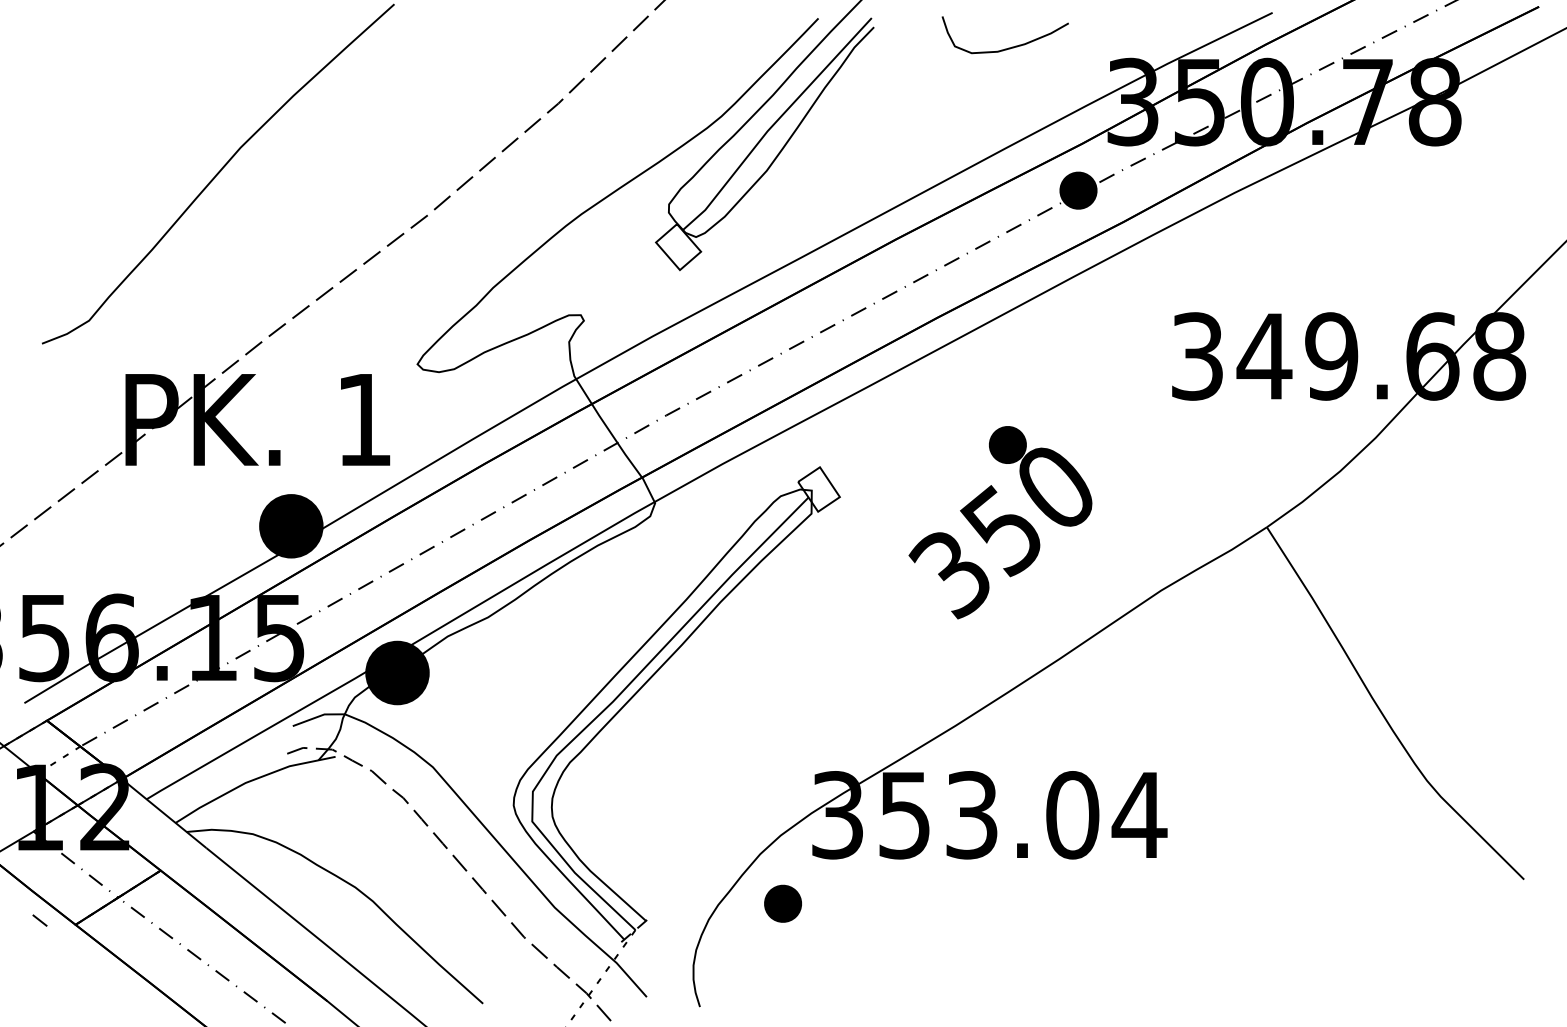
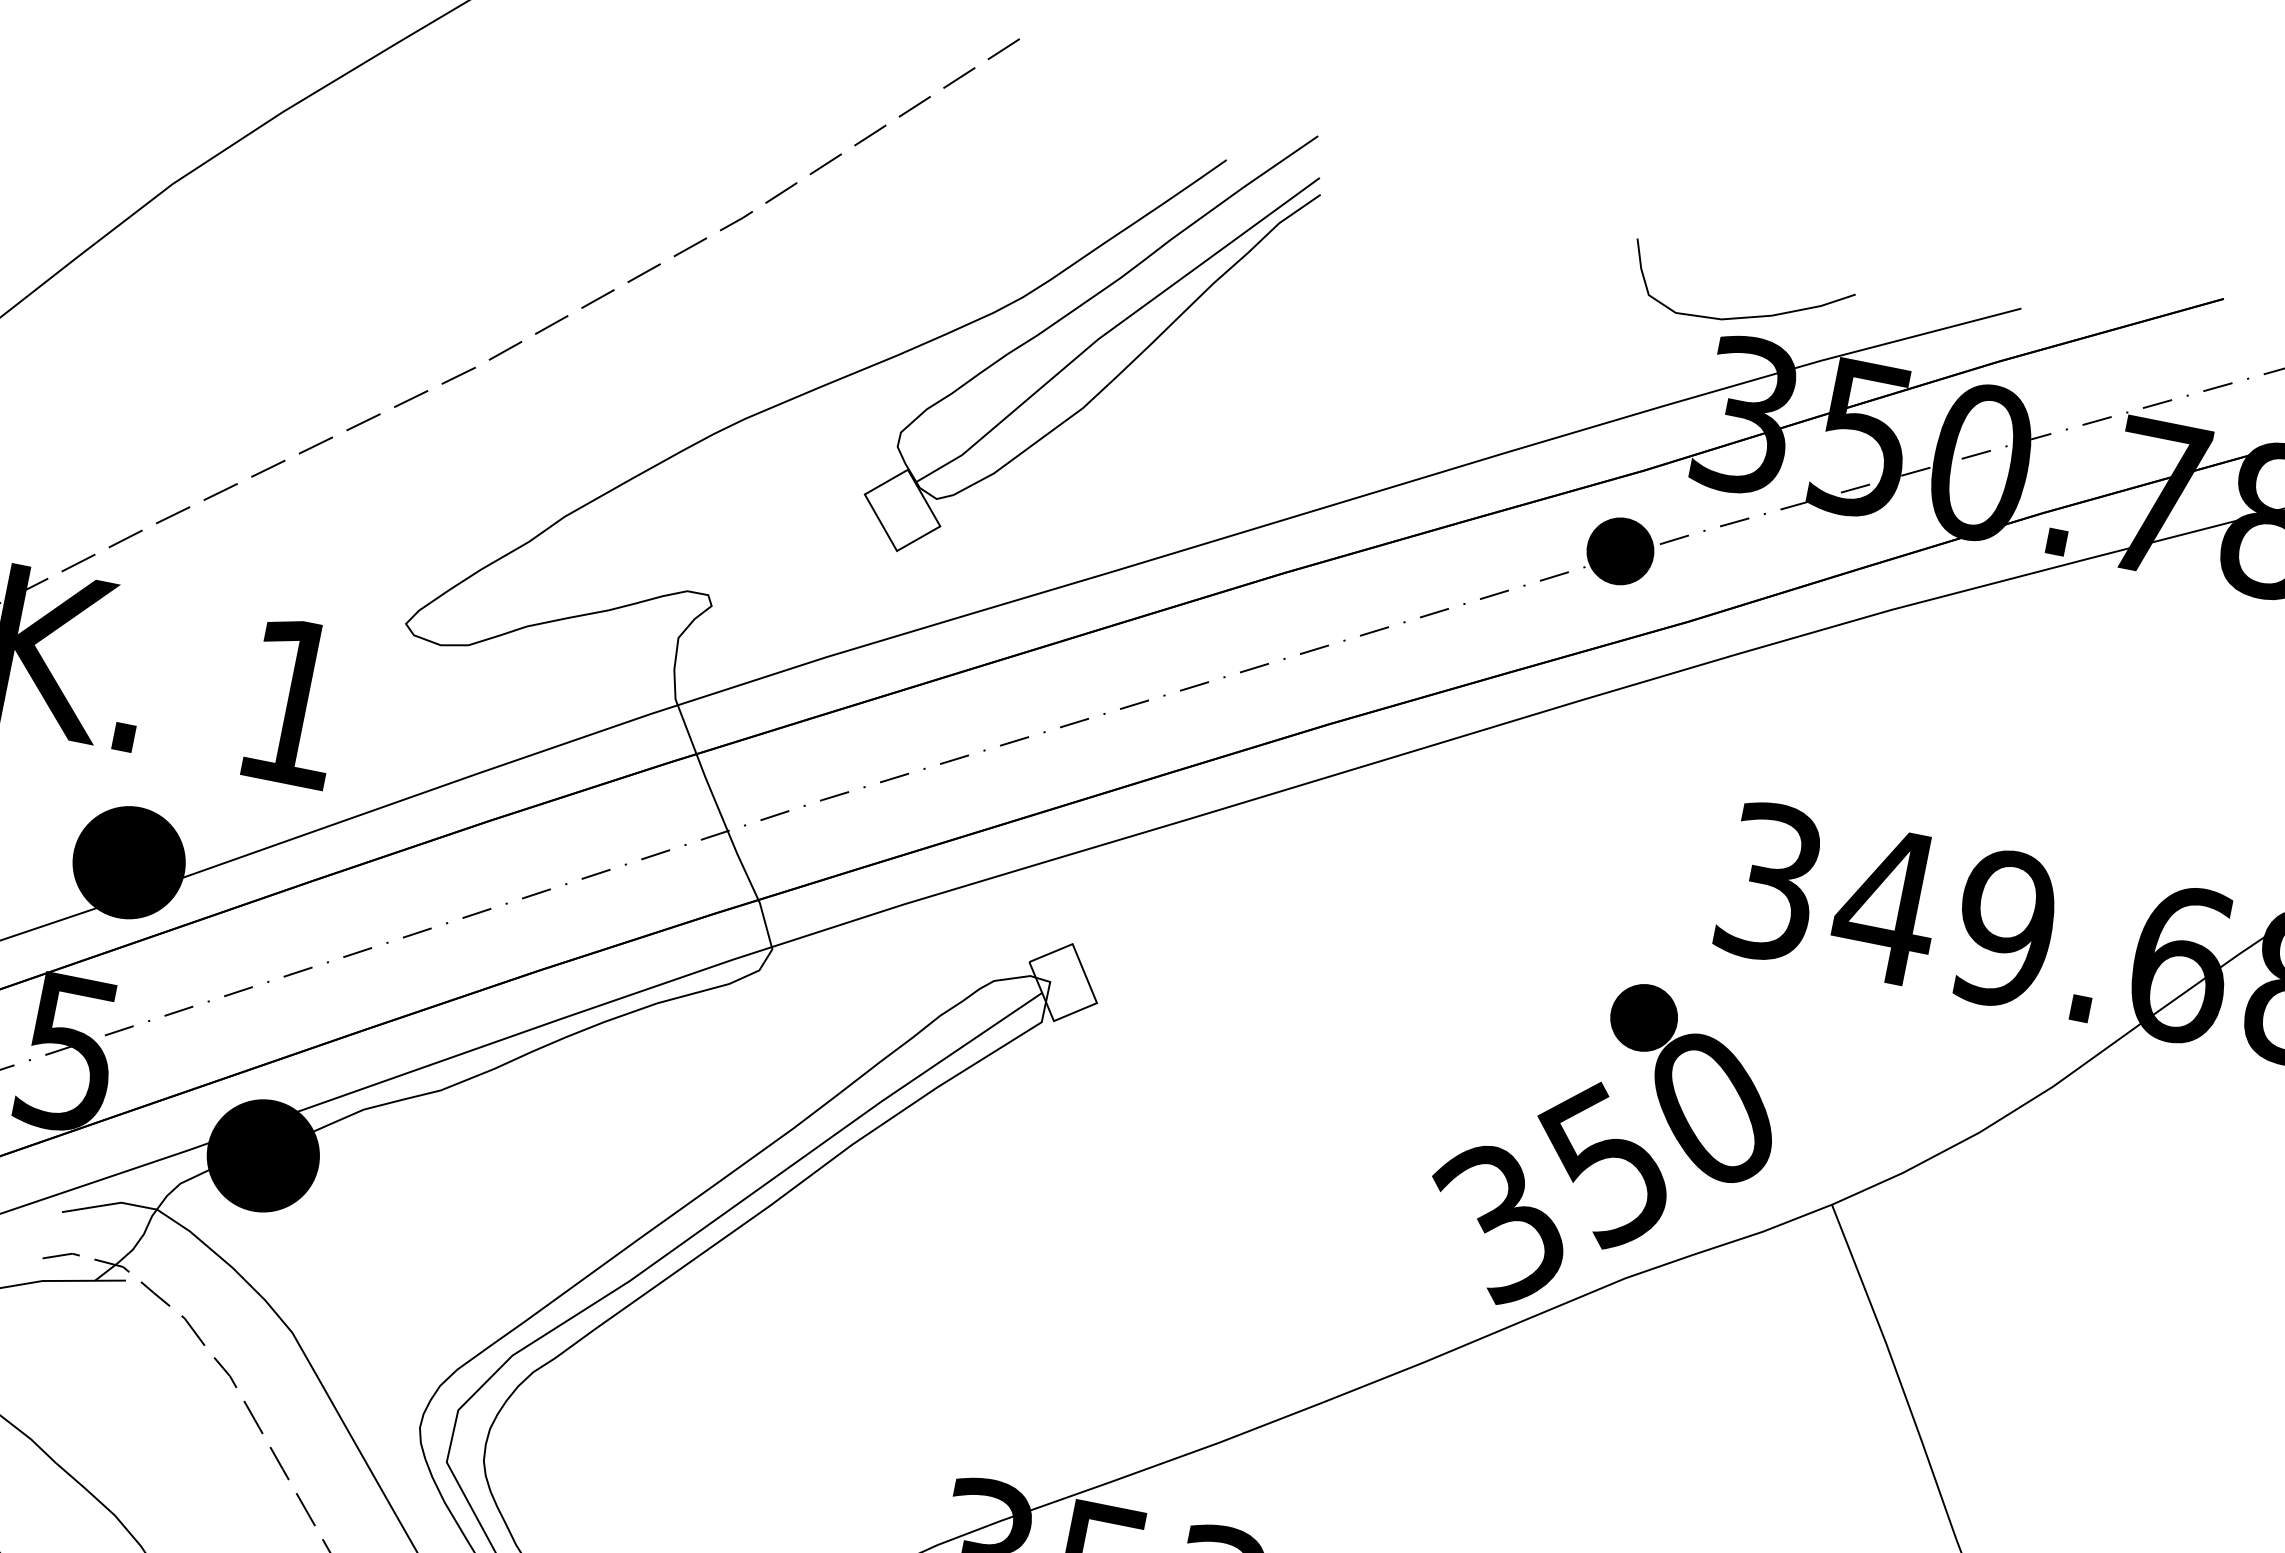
curve: (1008, 47) -> (1741, 315), moved
text: (1000, 522) -> (1604, 1150), moved

